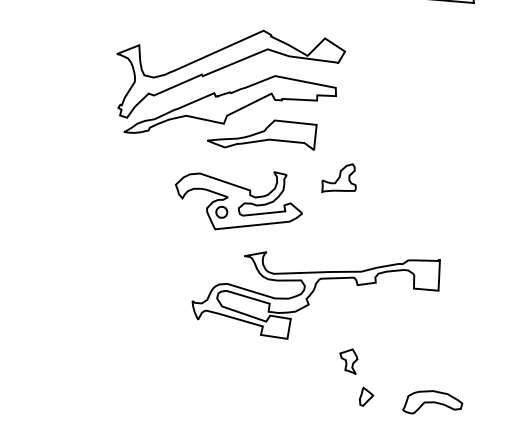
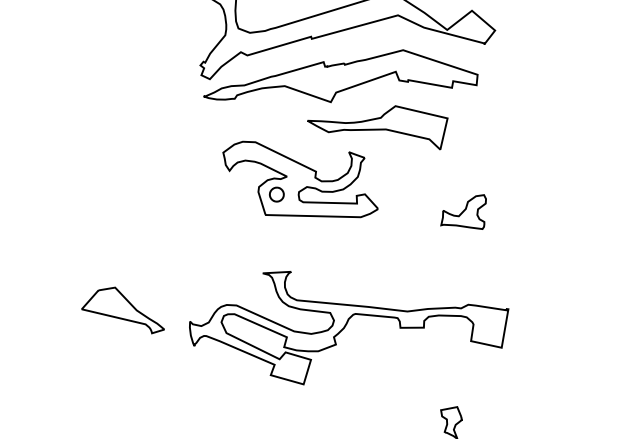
part: (338, 178) -> (463, 210), moved
part: (238, 200) -> (299, 182), moved
part: (315, 295) -> (345, 334), moved
part: (82, 305) -> (123, 308), added

